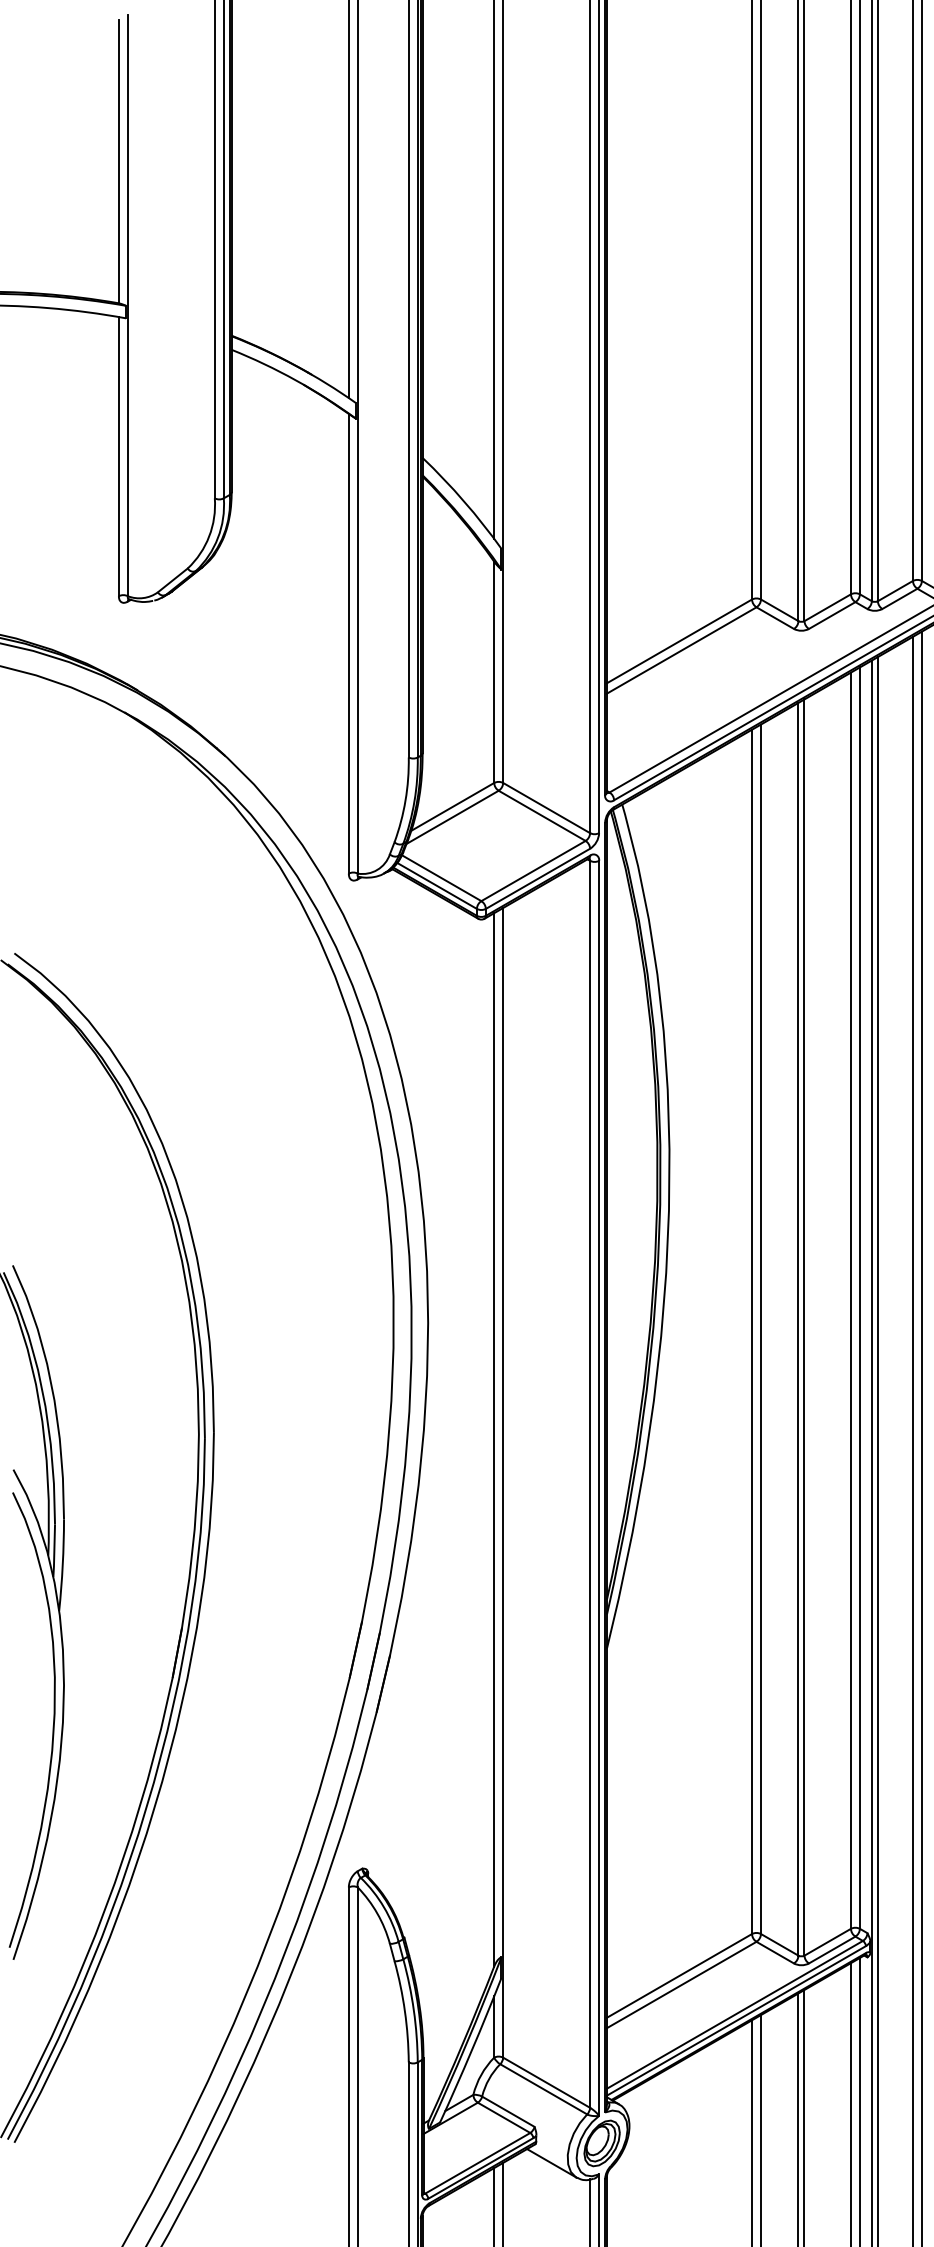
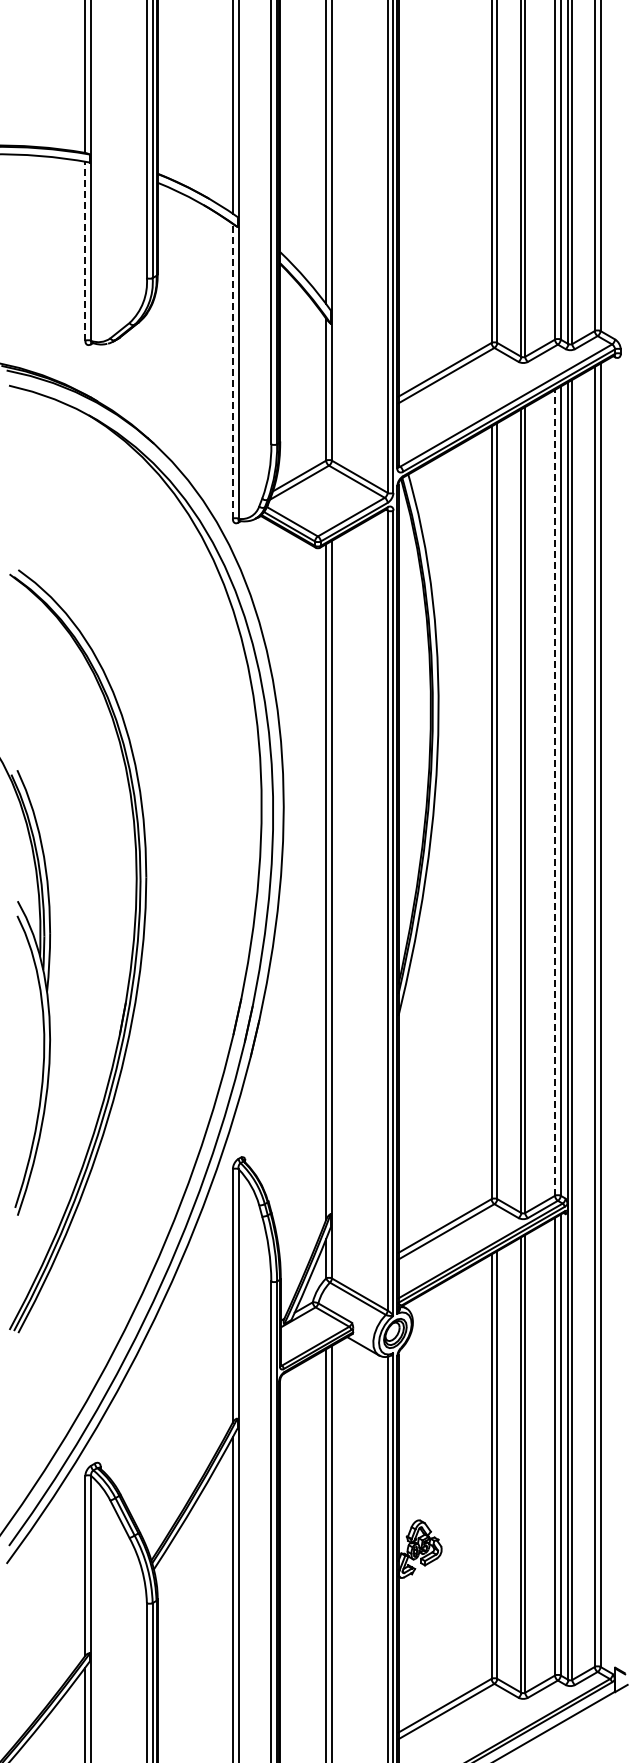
line: (119, 456) -> (85, 251), solid -> dashed
line: (348, 642) -> (232, 370), solid -> dashed
line: (851, 1300) -> (555, 792), solid -> dashed

